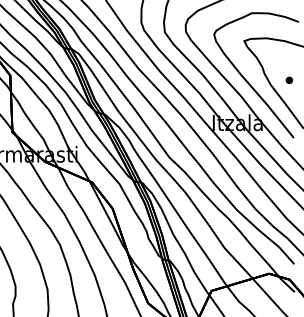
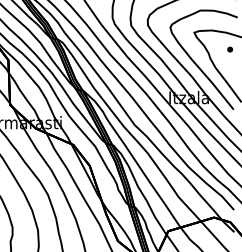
part: (288, 79) -> (229, 48), moved

